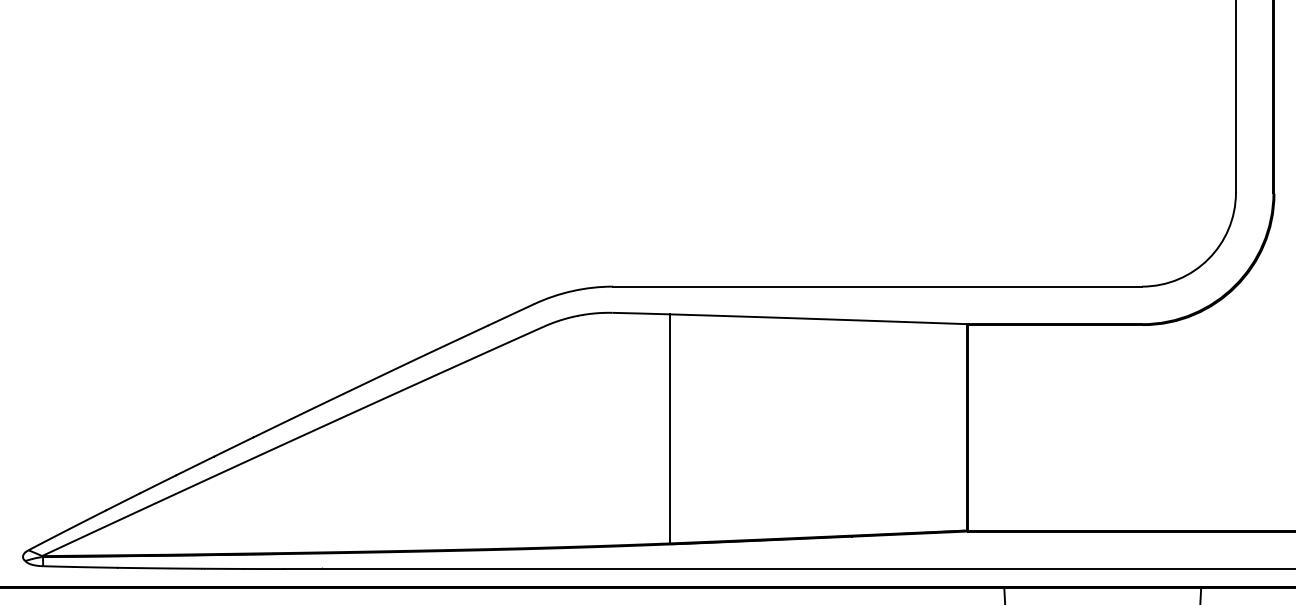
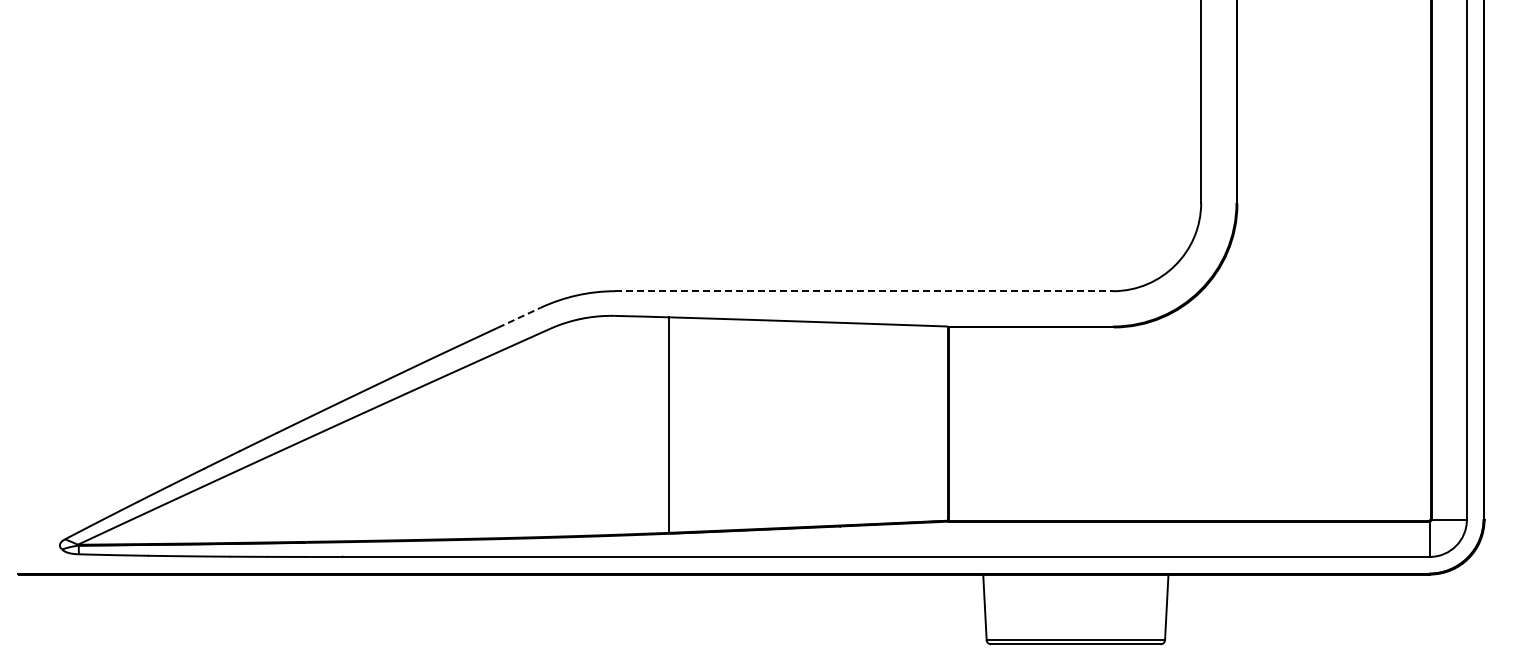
line: (878, 286) -> (864, 291), solid -> dashed
line: (511, 314) -> (519, 317), solid -> dashed

